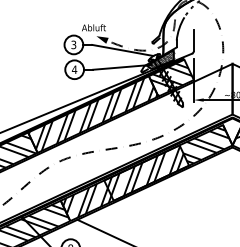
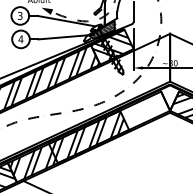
hatch: (206, 145) -> (145, 110), removed

